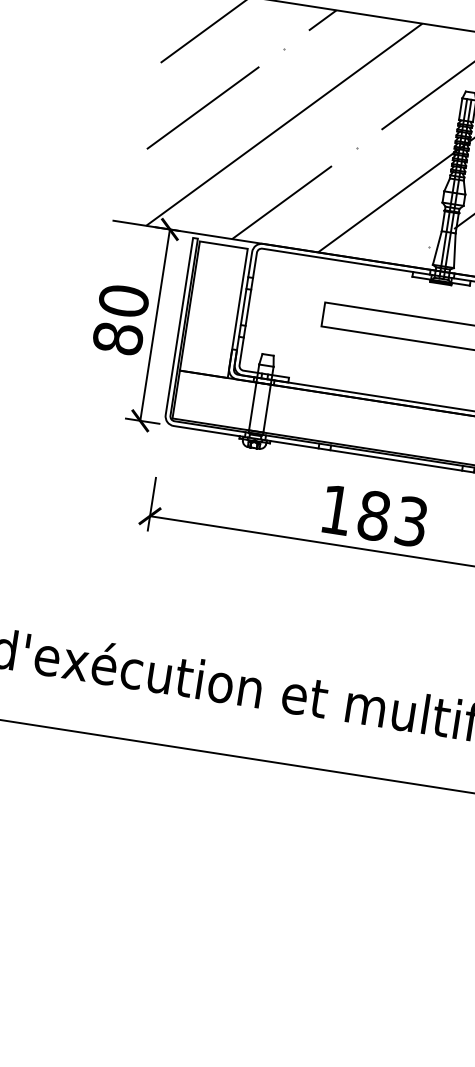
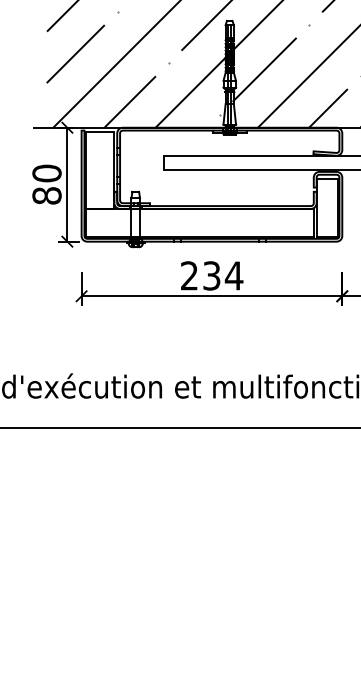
text: (375, 515) -> (212, 275), 183 -> 234

